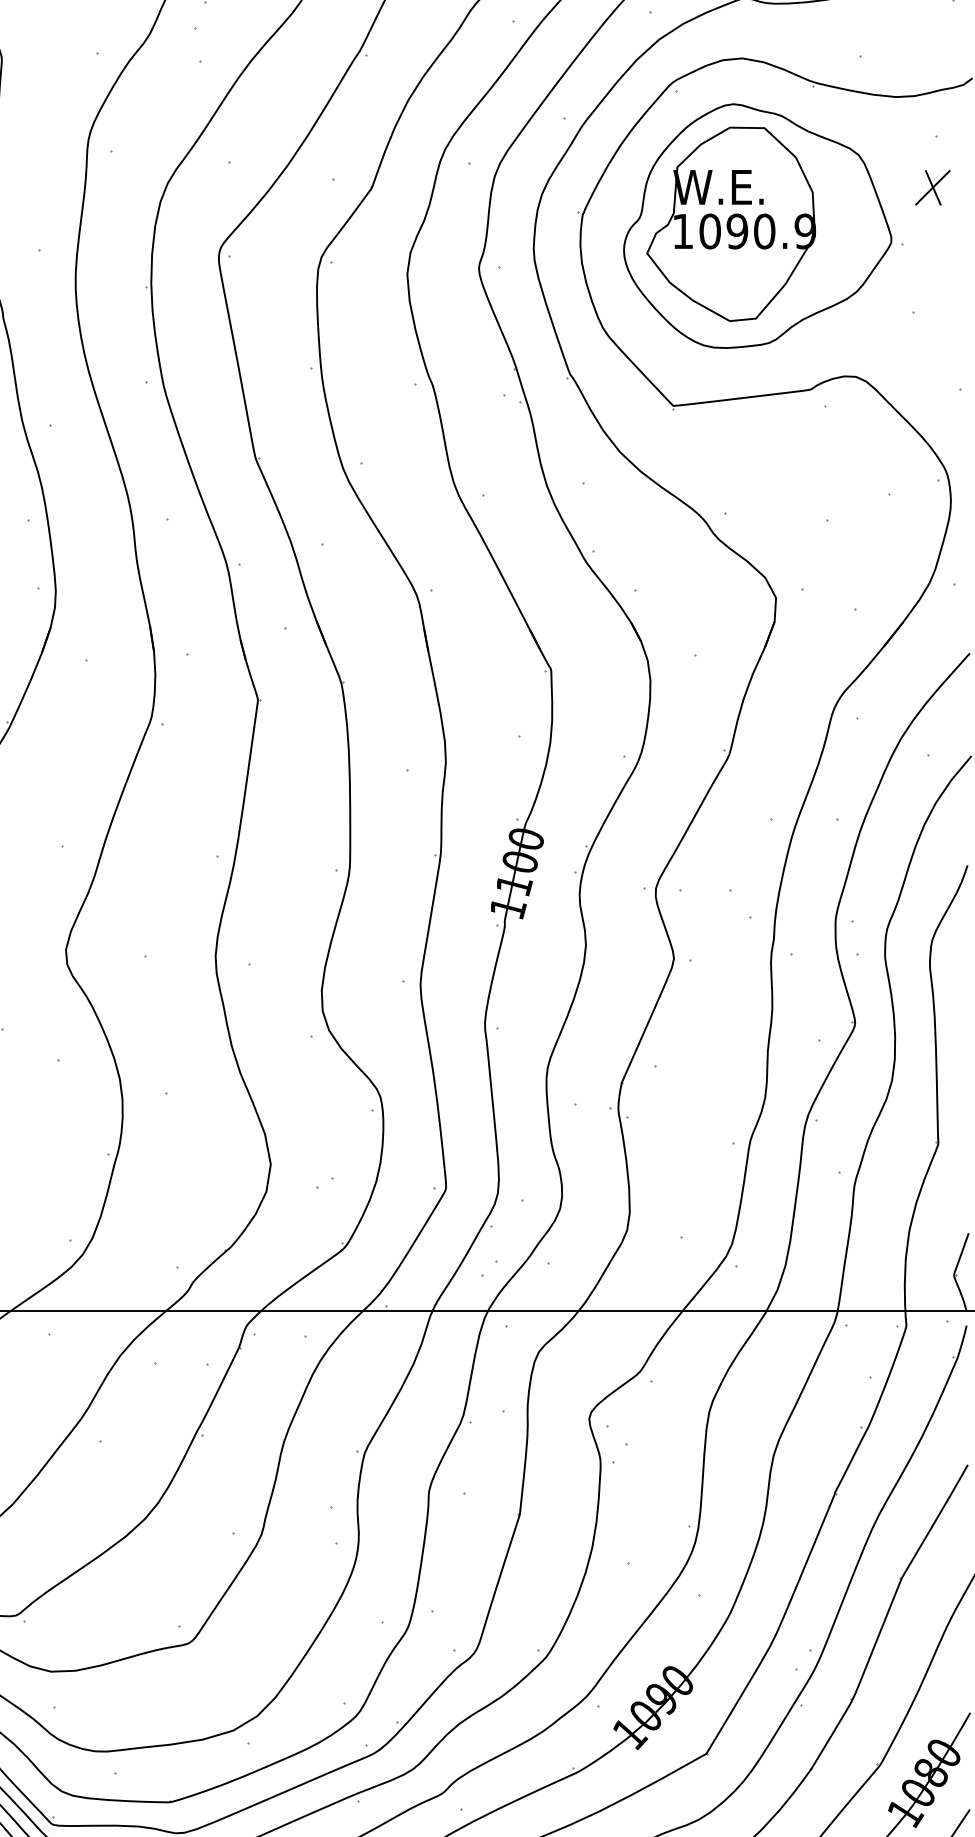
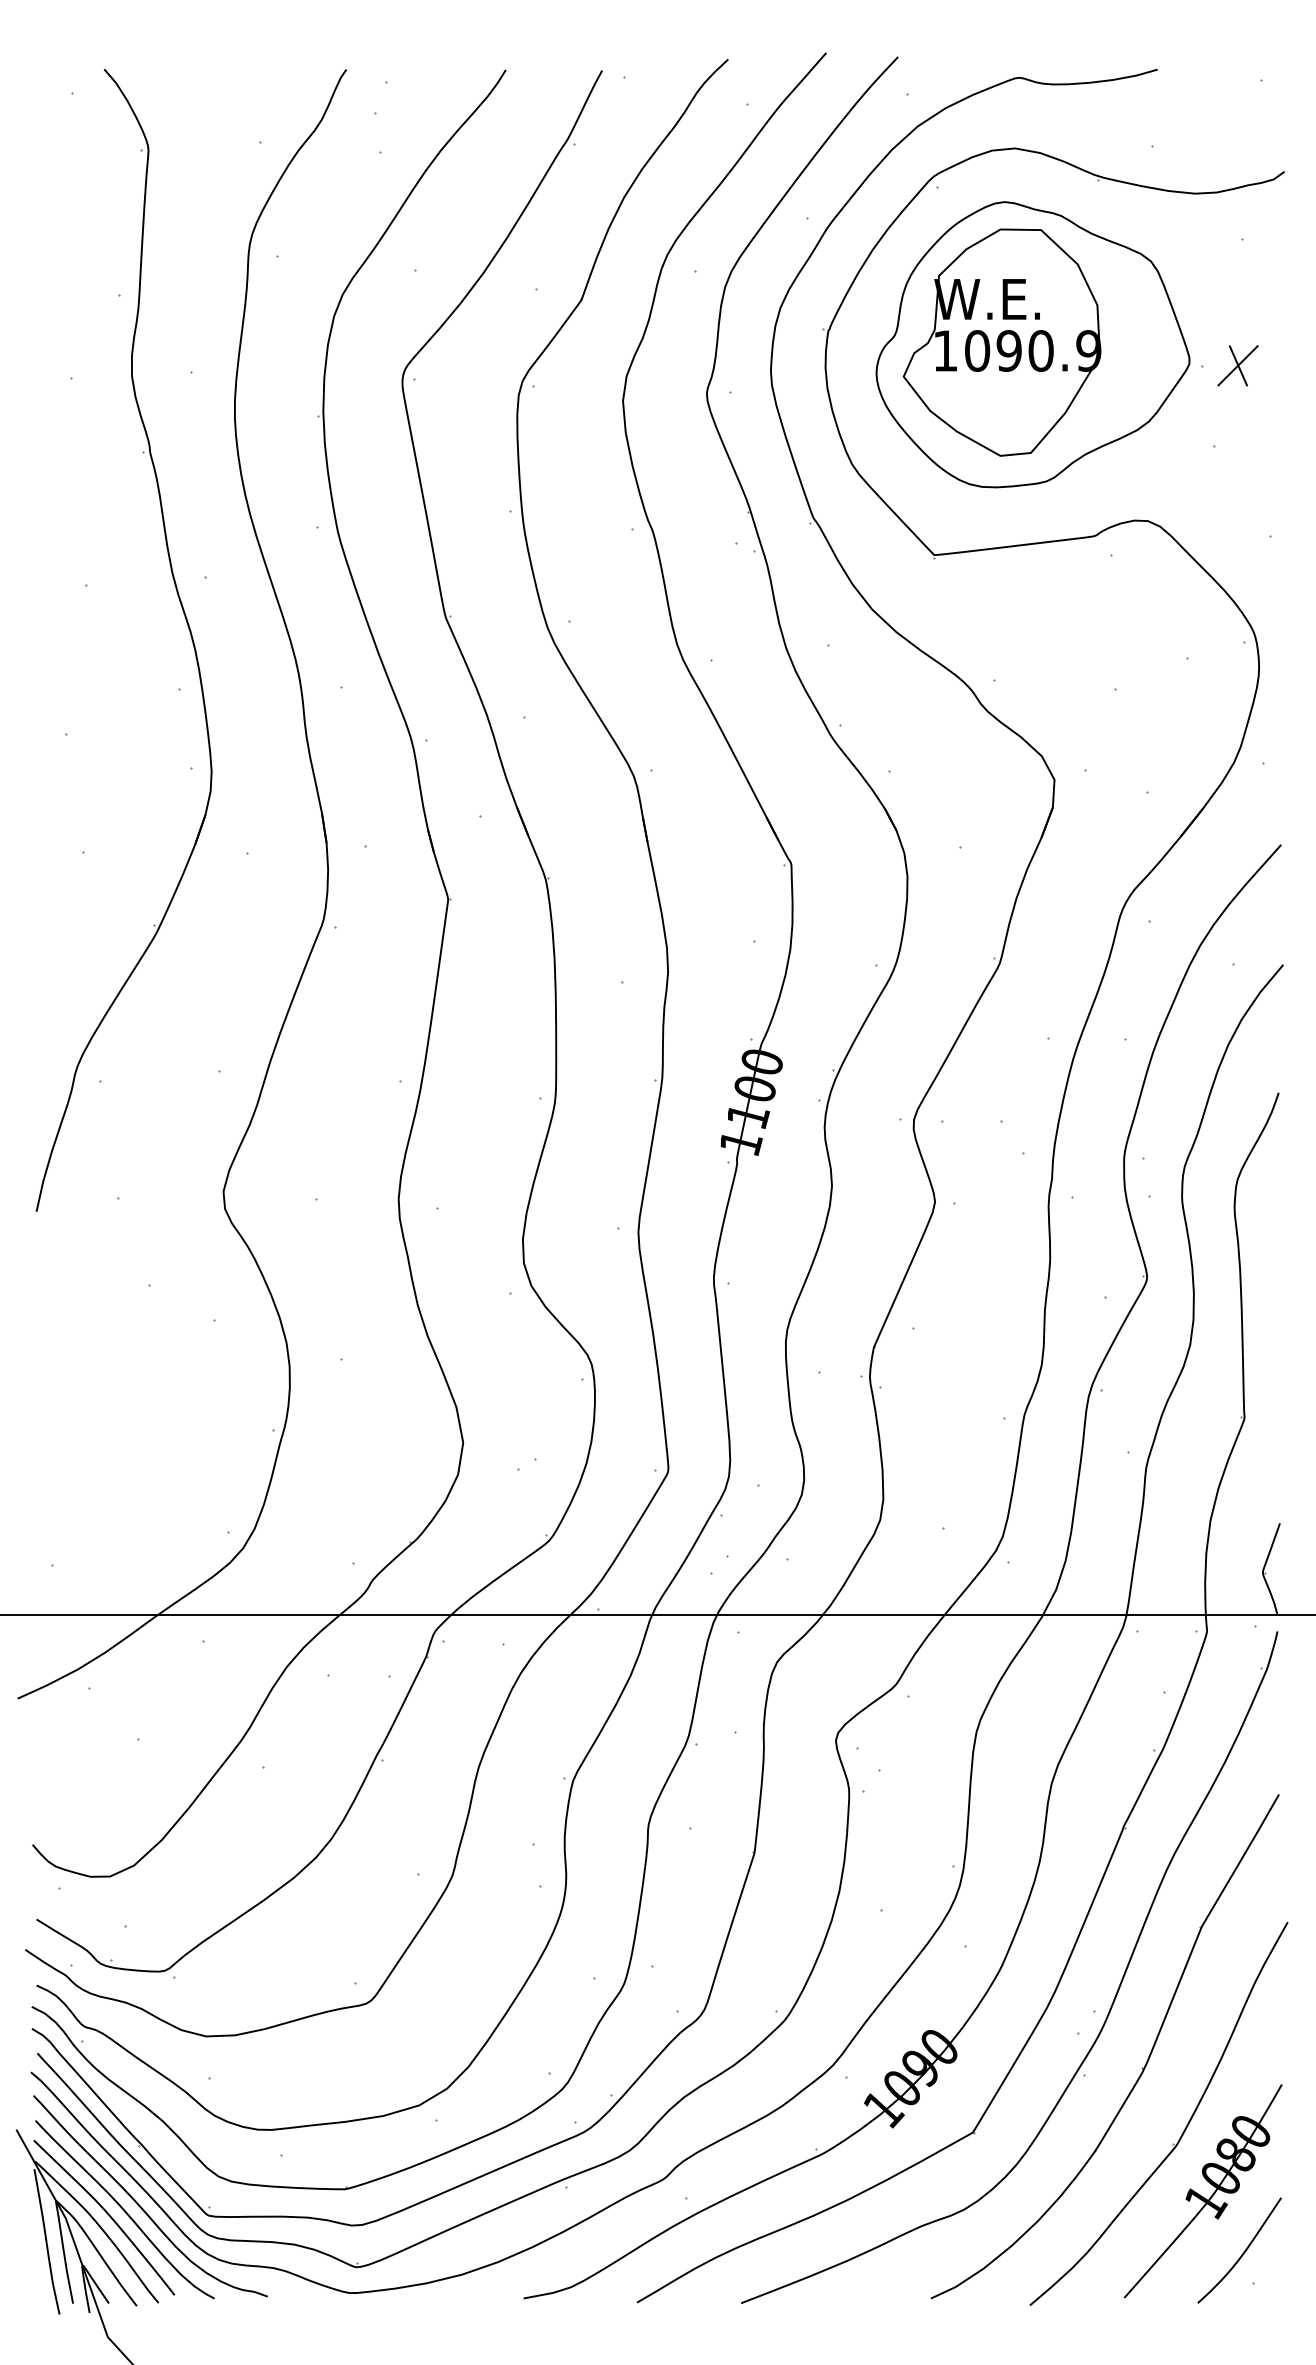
part: (932, 187) -> (1237, 365), moved

